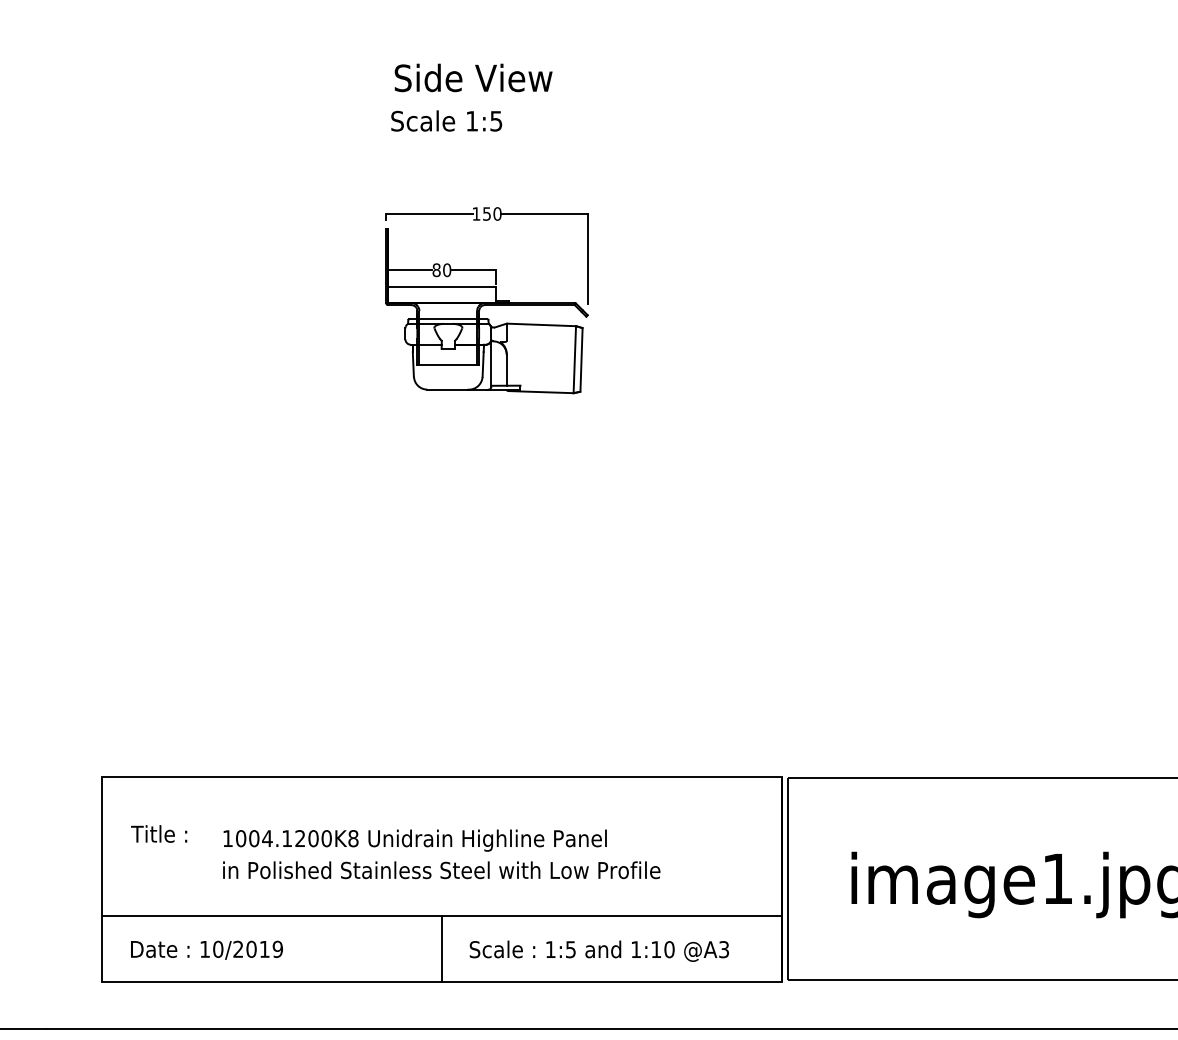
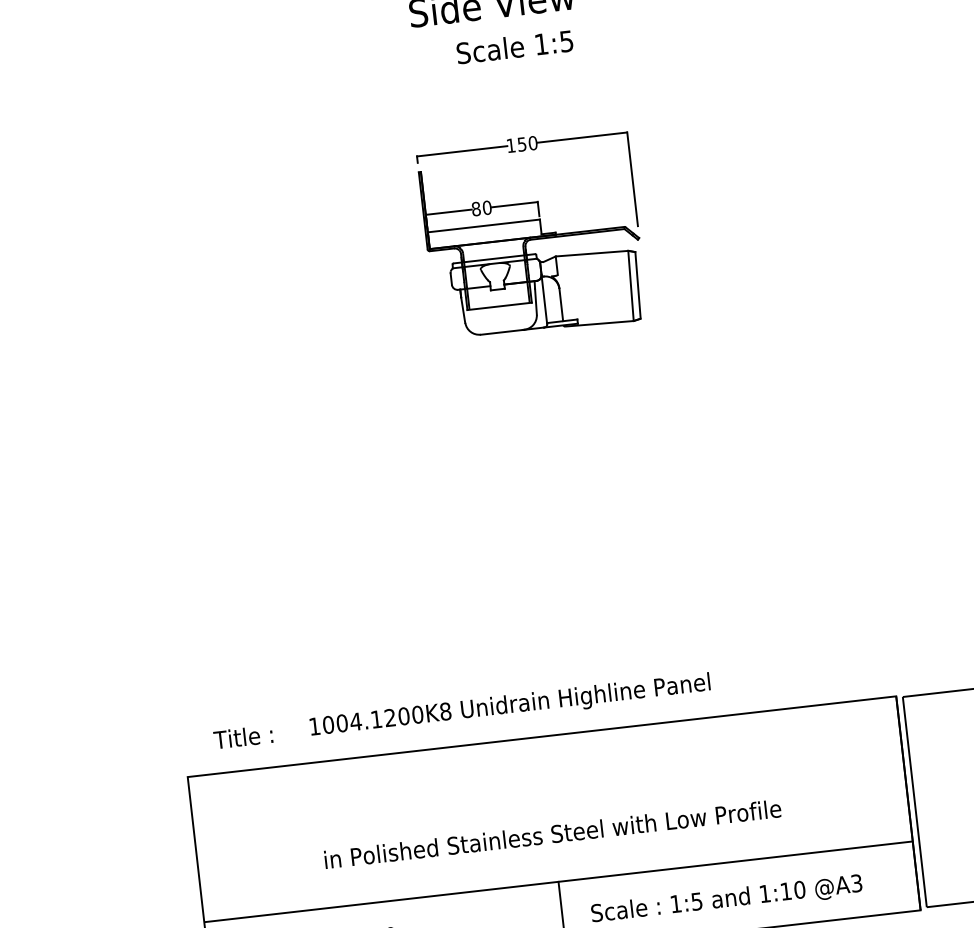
text: (446, 120) -> (514, 46), moved
text: (159, 833) -> (243, 736), moved
text: (414, 840) -> (509, 706), moved

